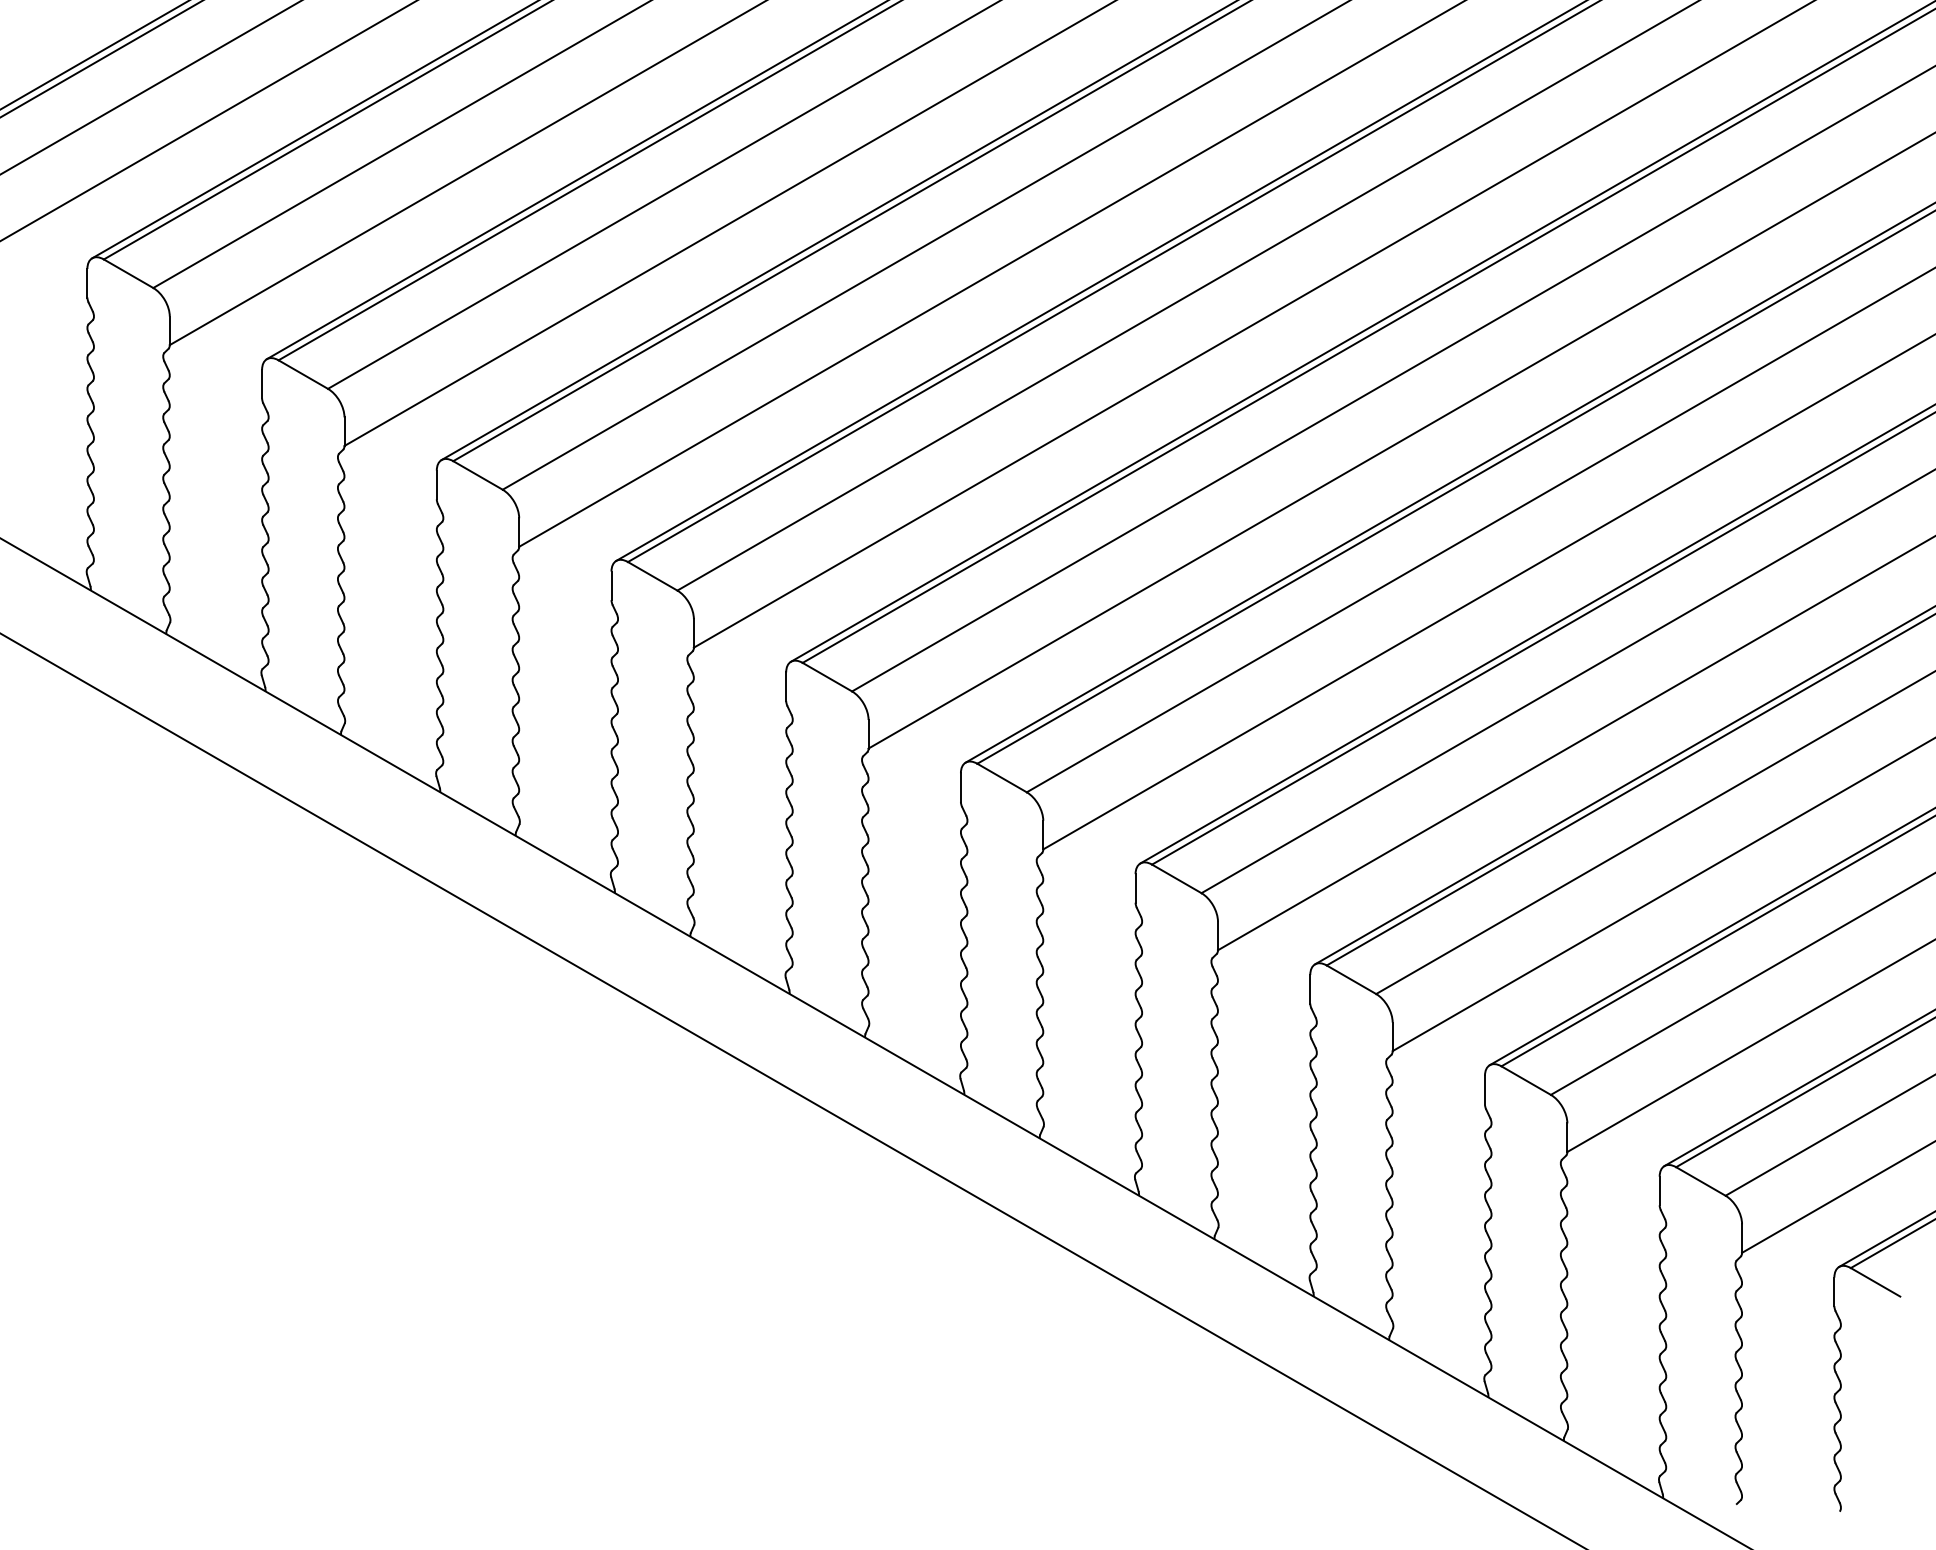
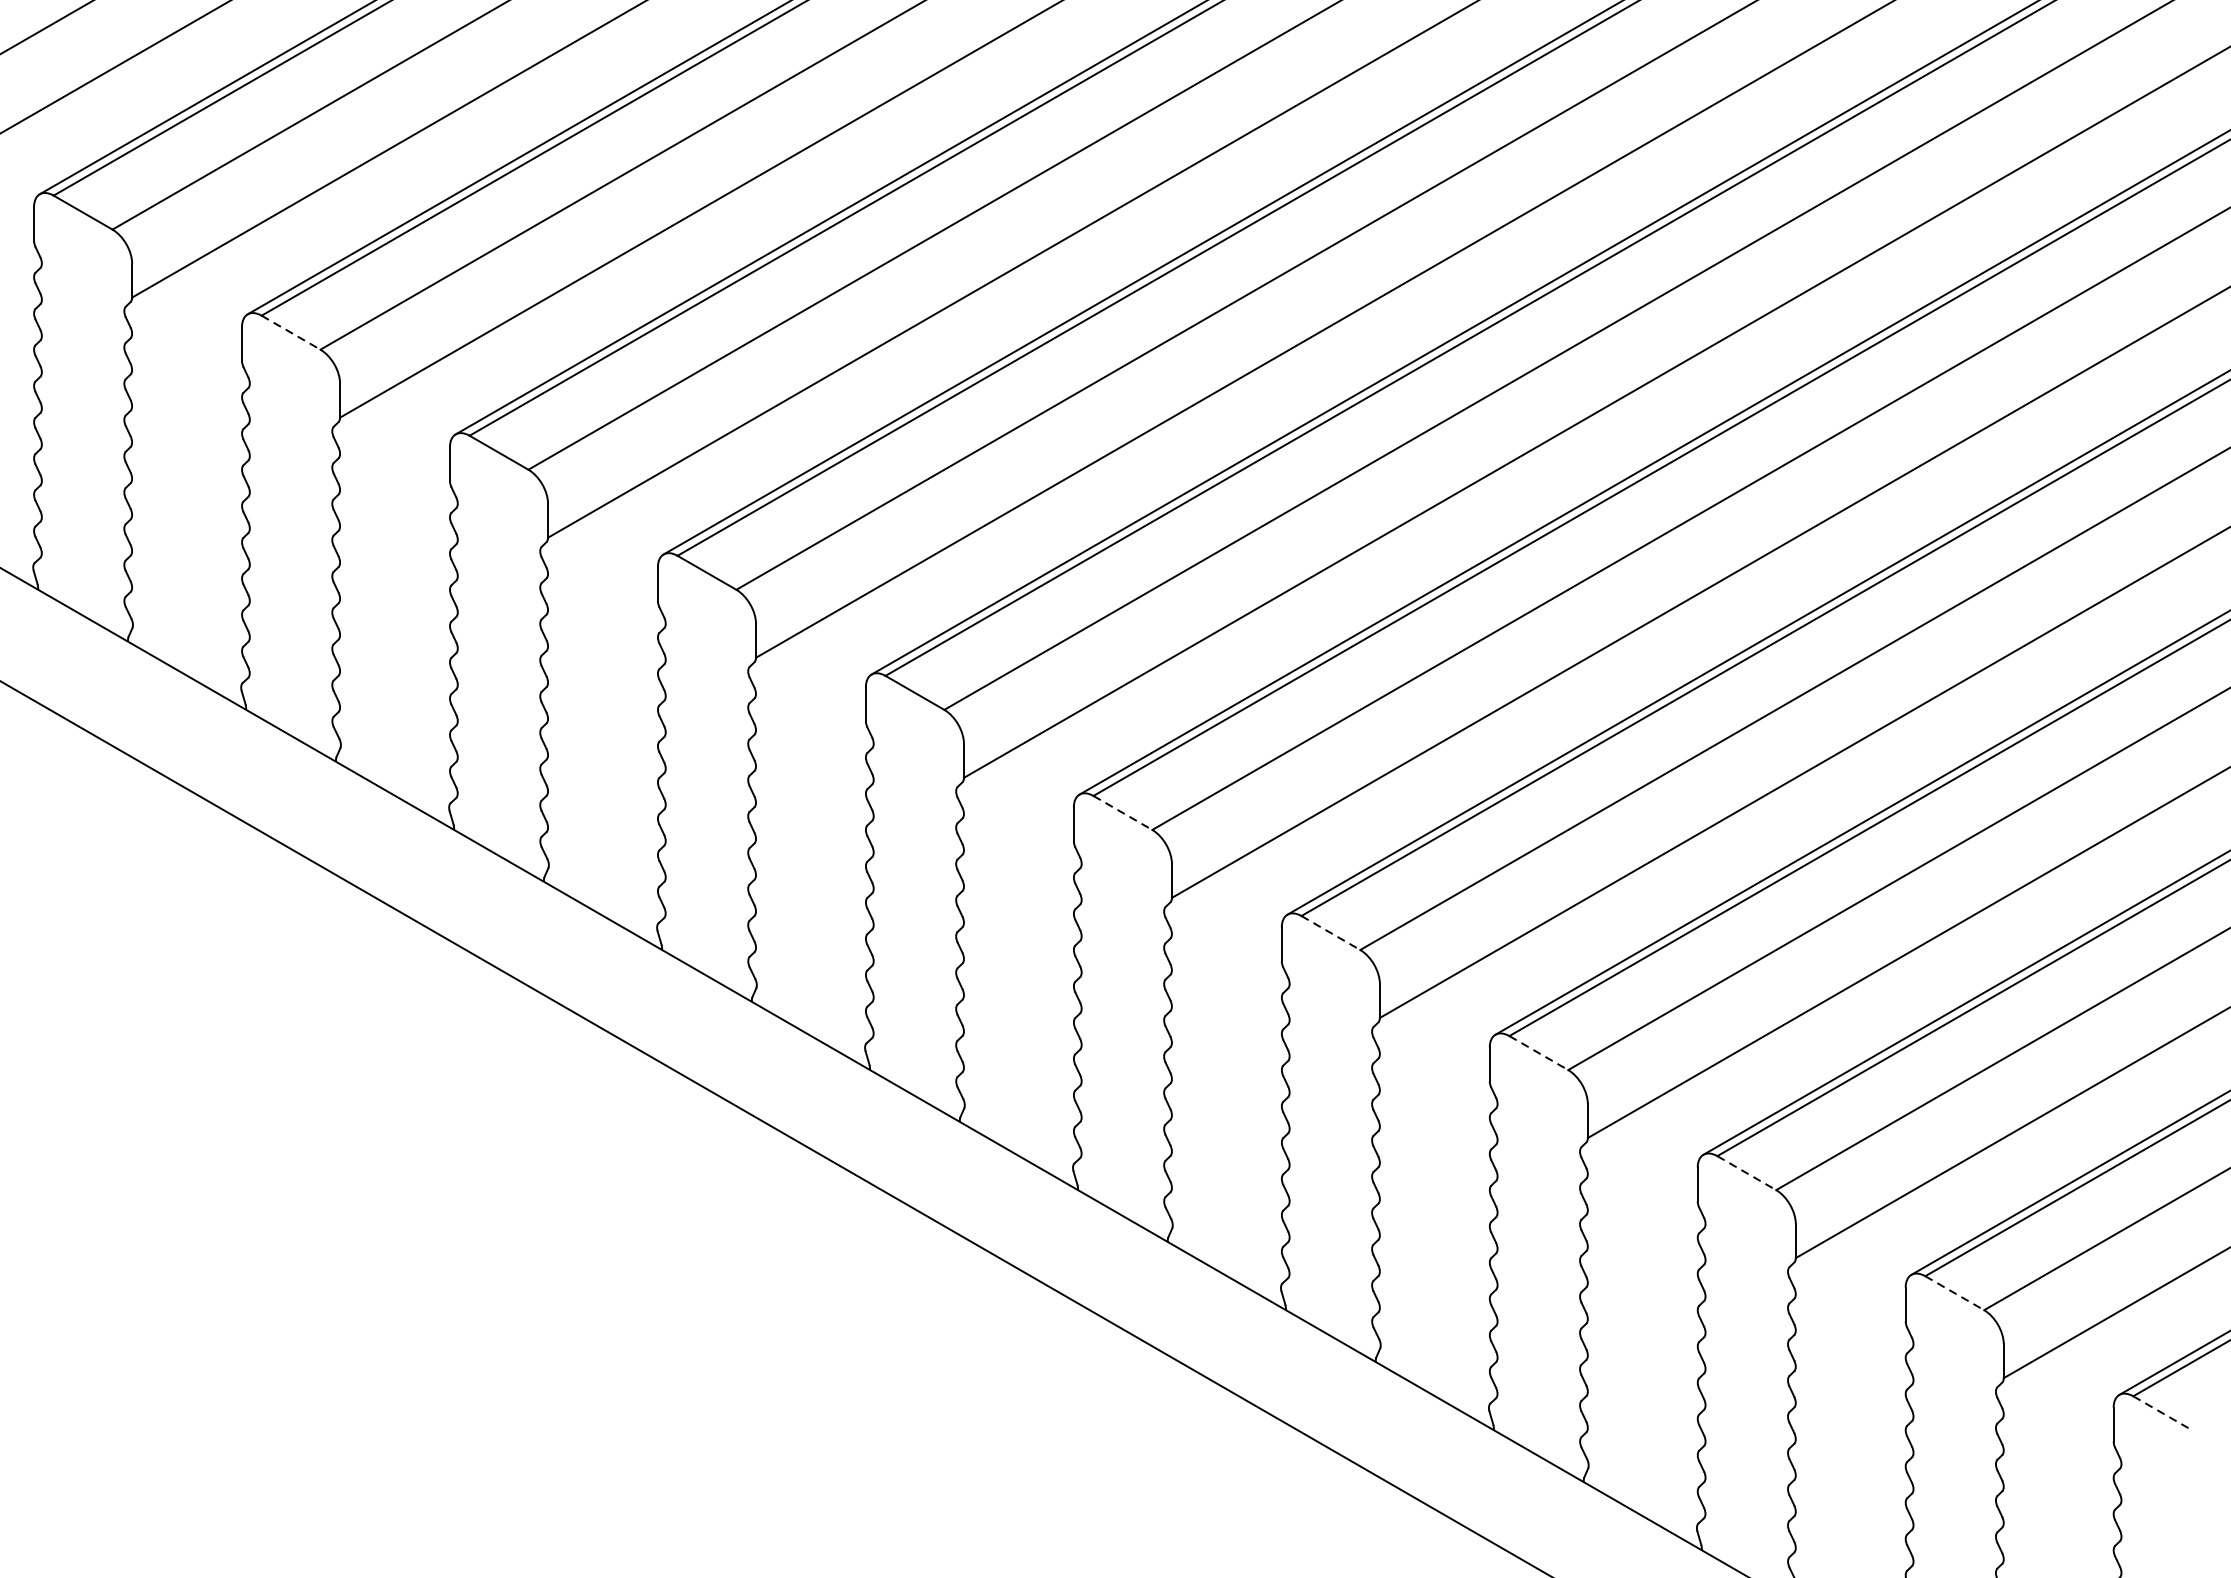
line: (303, 374) -> (291, 332), solid -> dashed
line: (1002, 778) -> (1123, 813), solid -> dashed
line: (1176, 878) -> (1330, 932), solid -> dashed
line: (1351, 979) -> (1538, 1052), solid -> dashed
line: (1526, 1080) -> (1747, 1172), solid -> dashed
line: (1700, 1181) -> (1954, 1293), solid -> dashed
line: (1875, 1282) -> (2162, 1413), solid -> dashed

